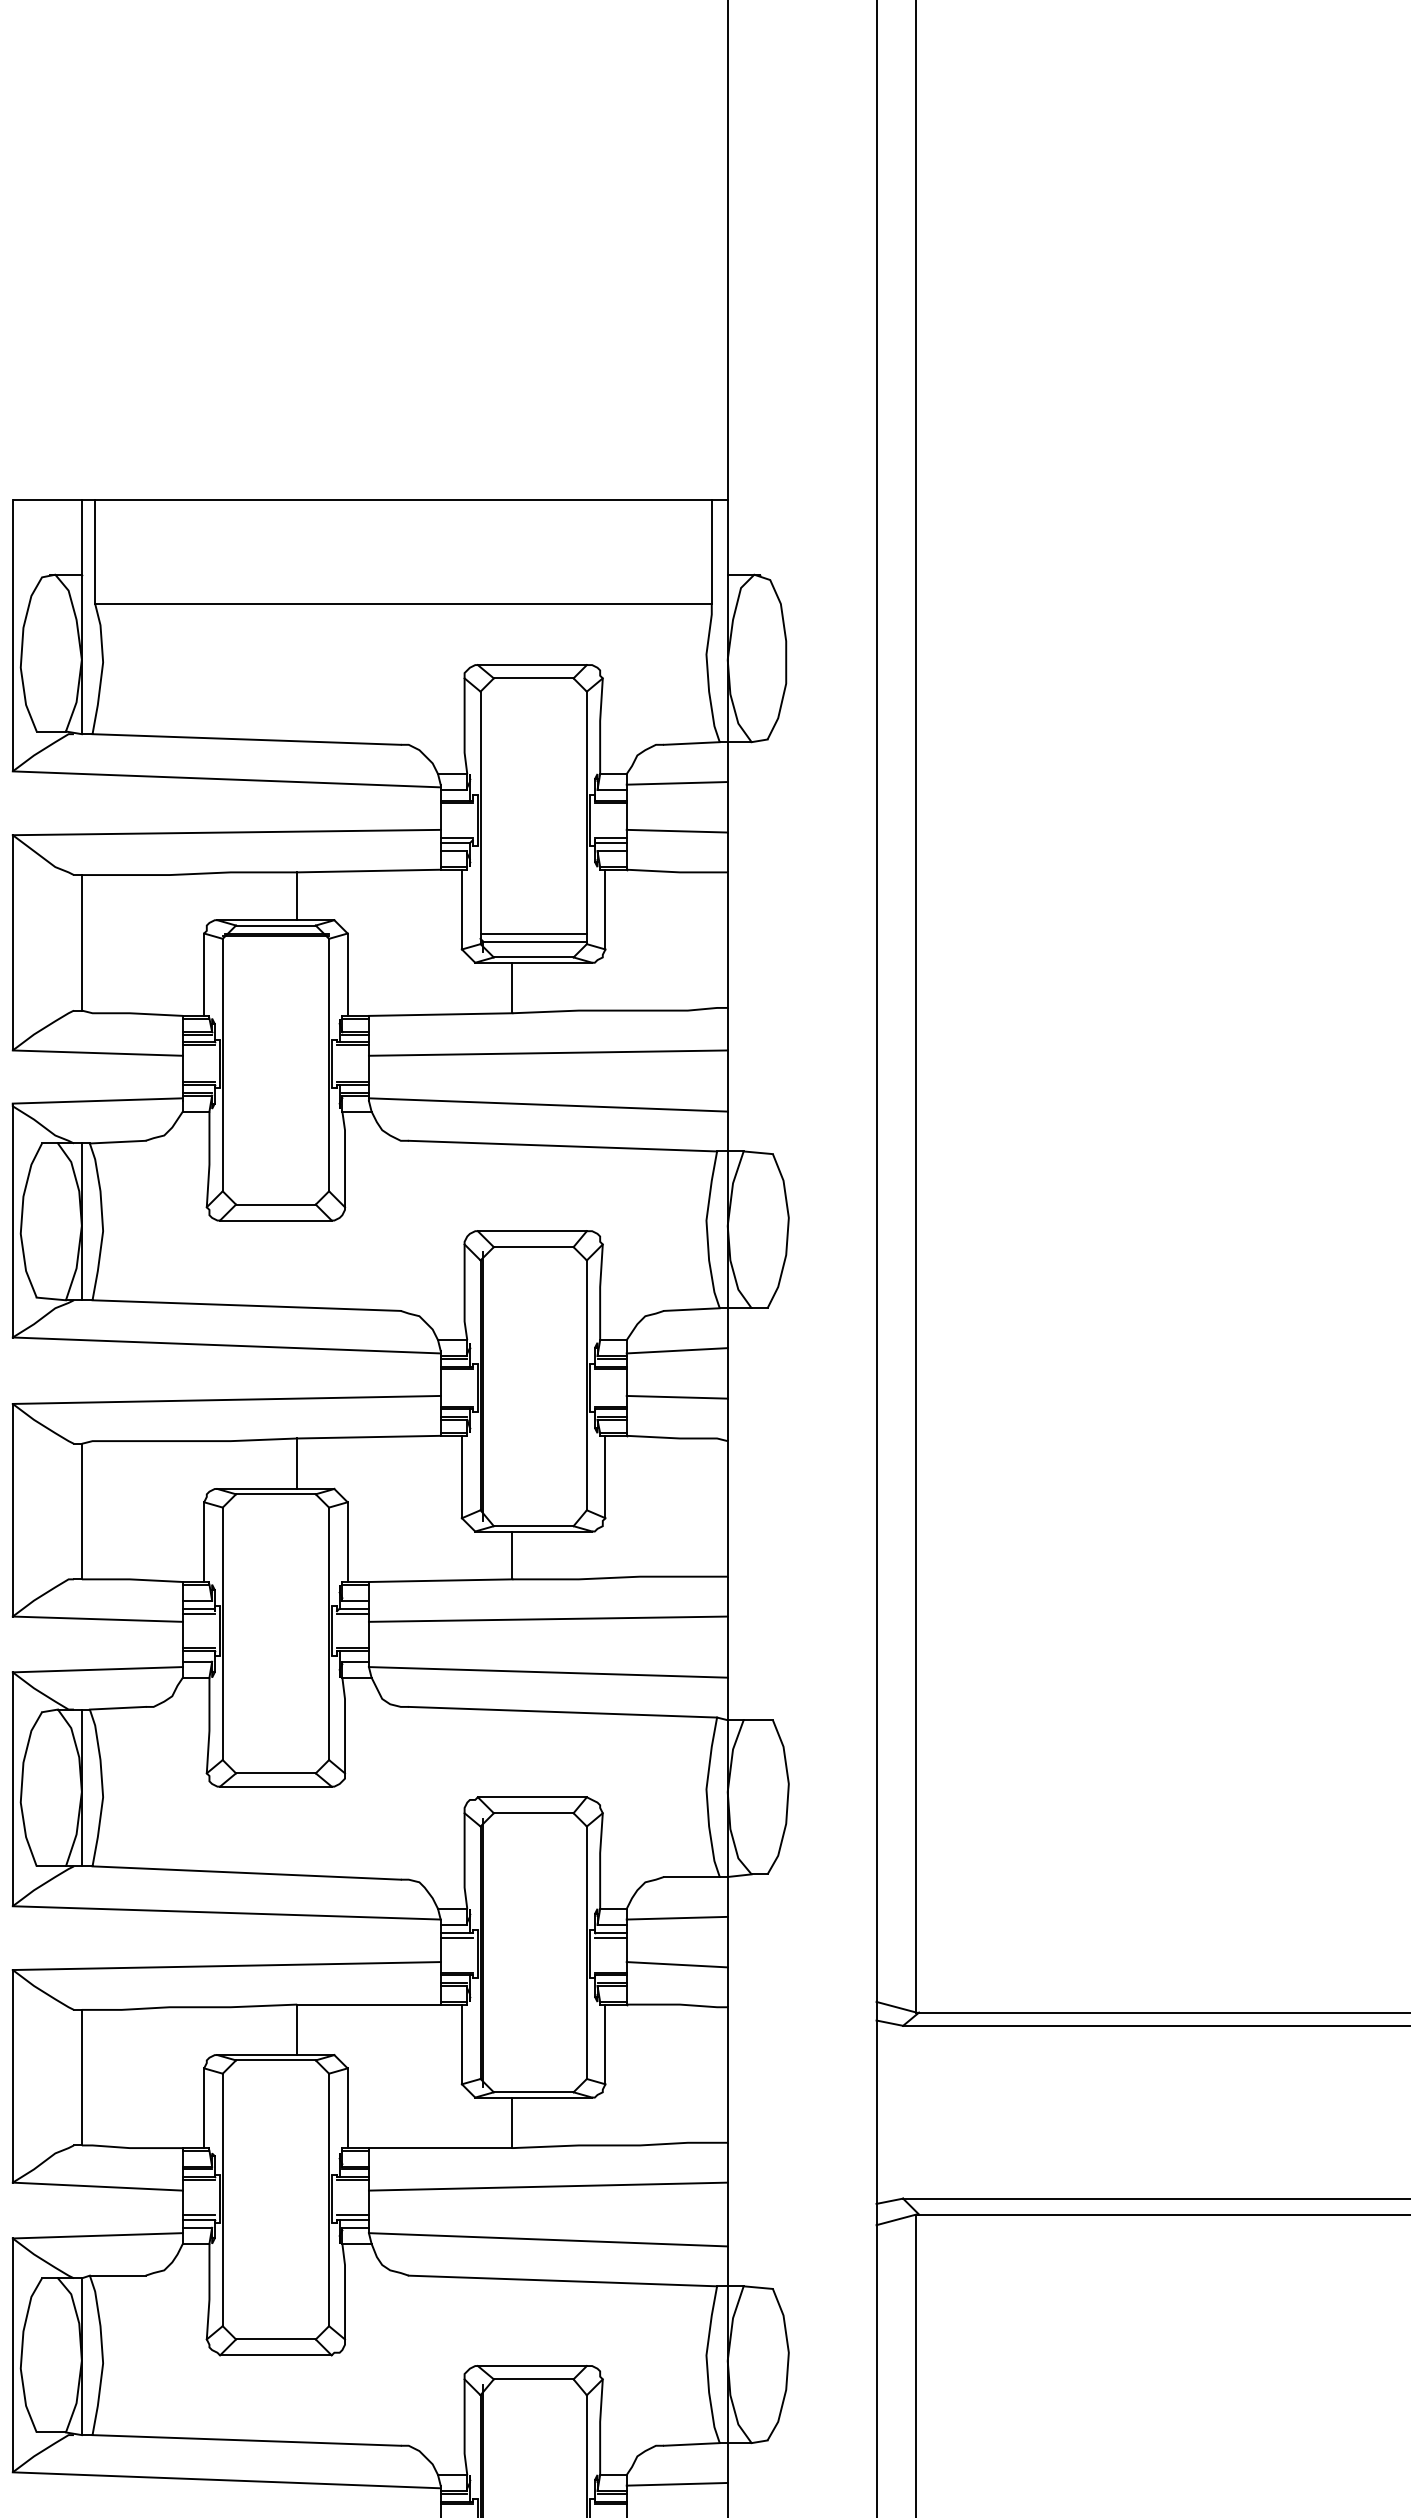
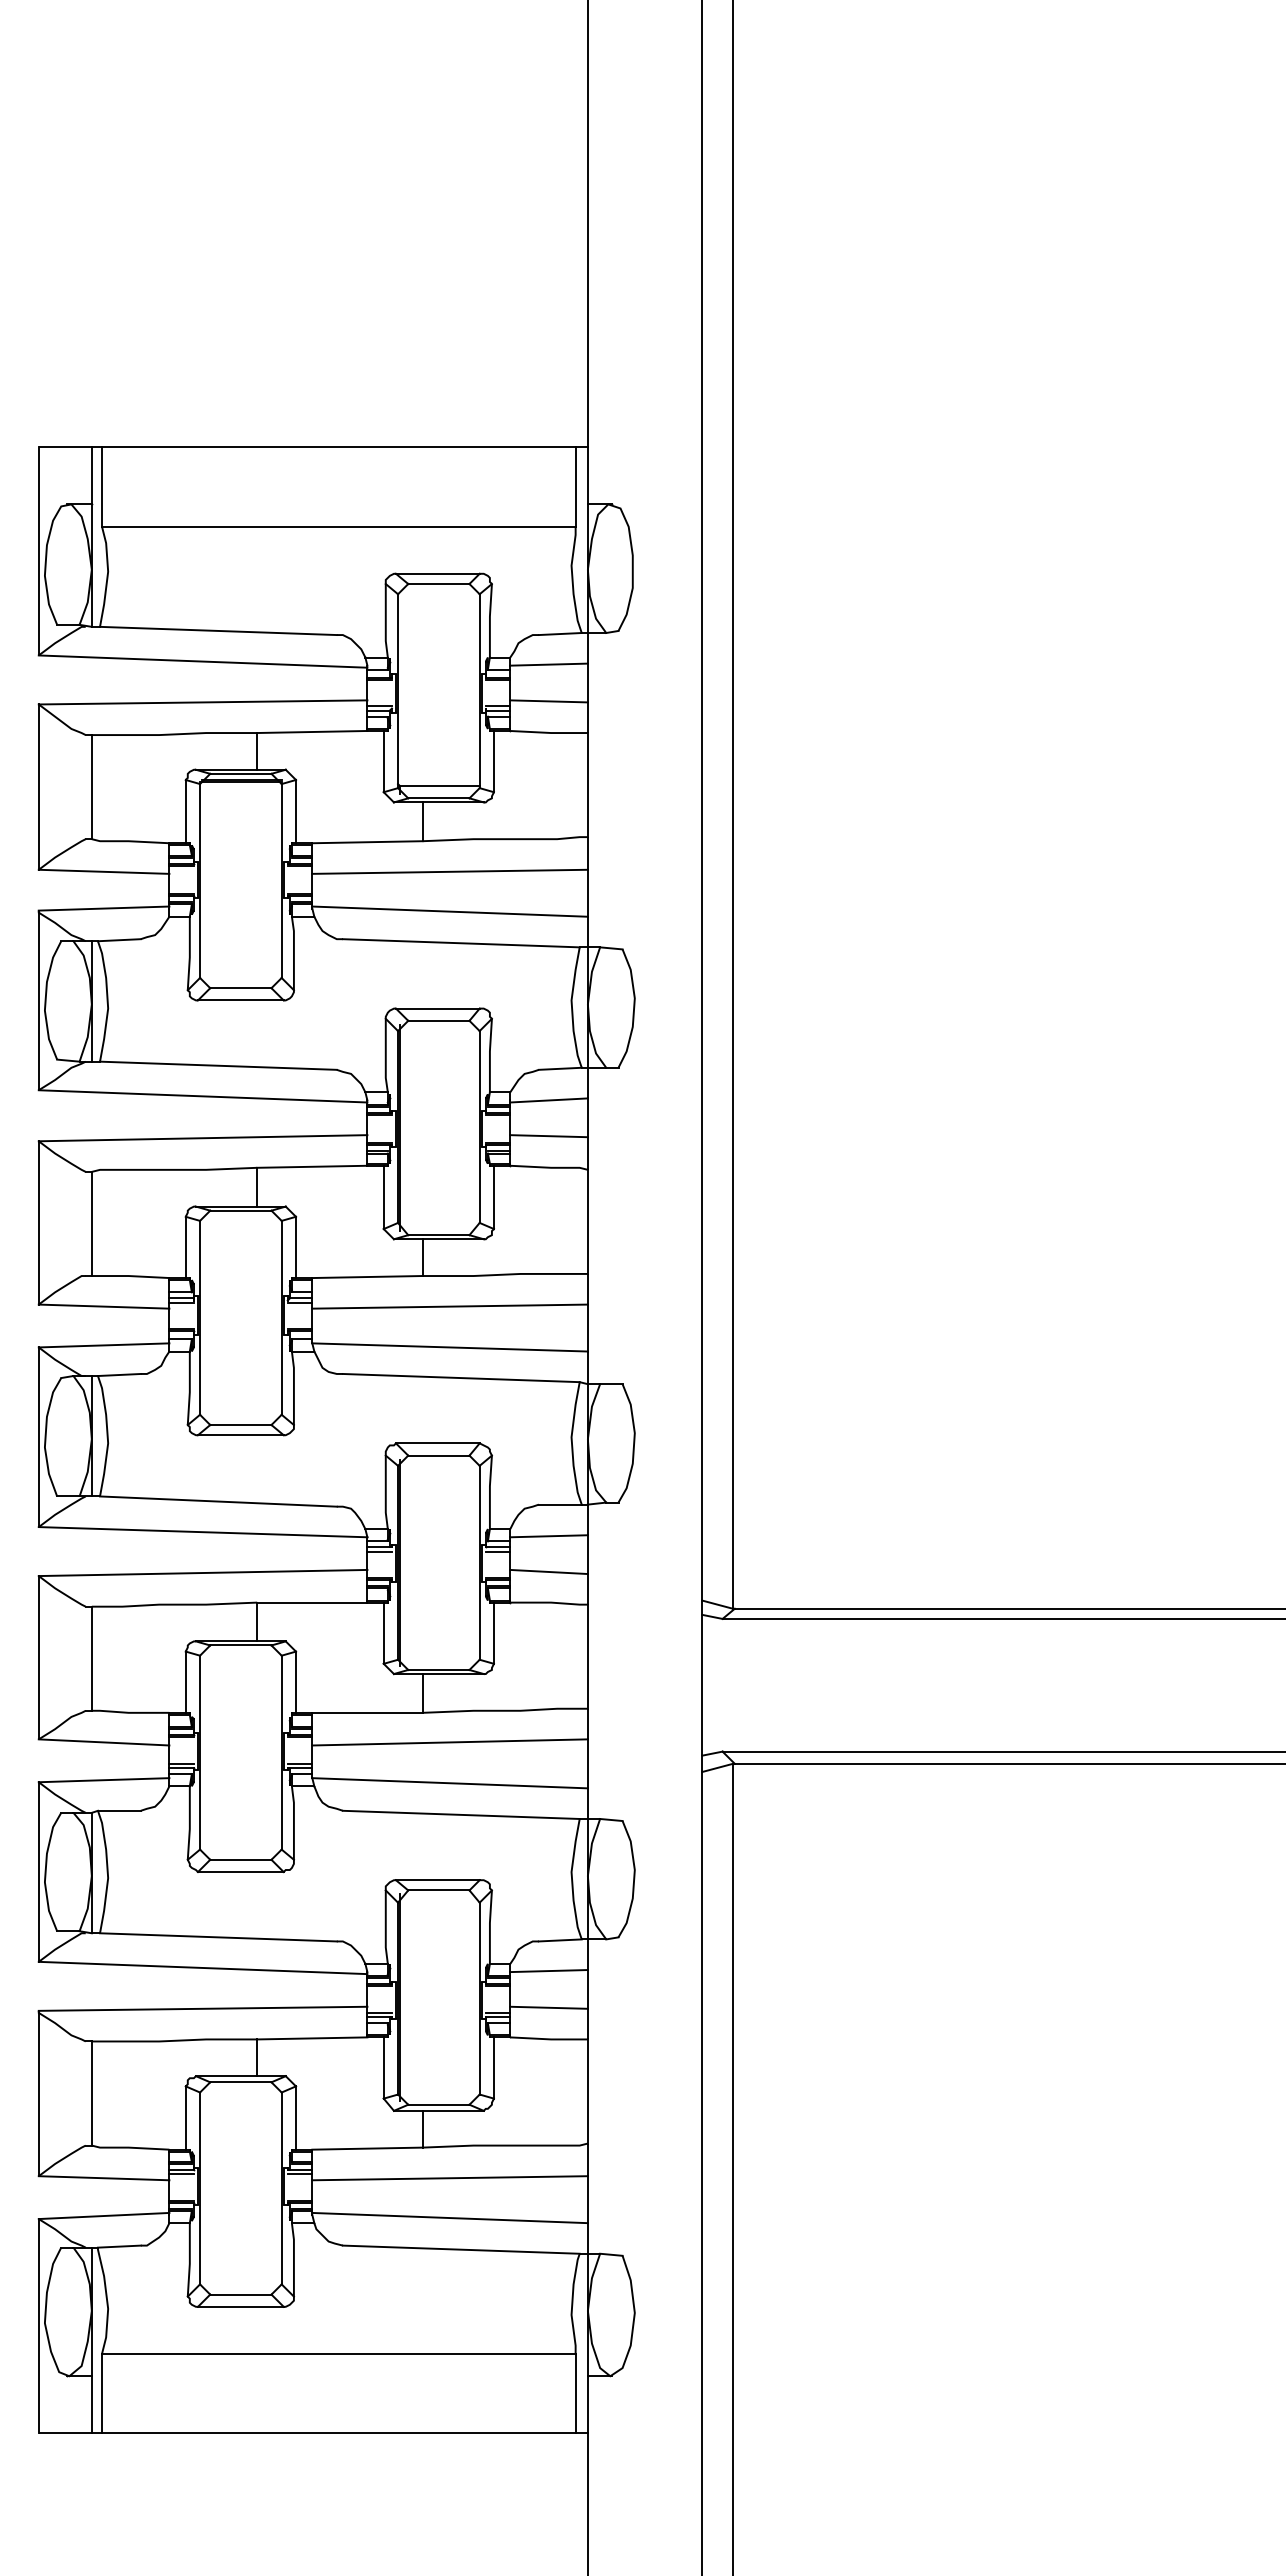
line: (533, 932) -> (438, 779), removed

